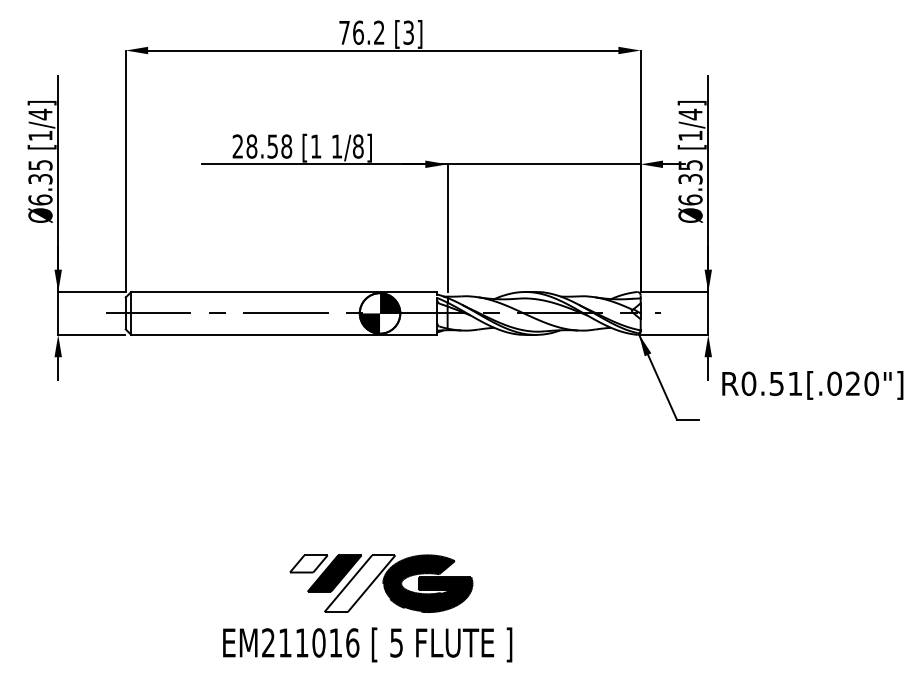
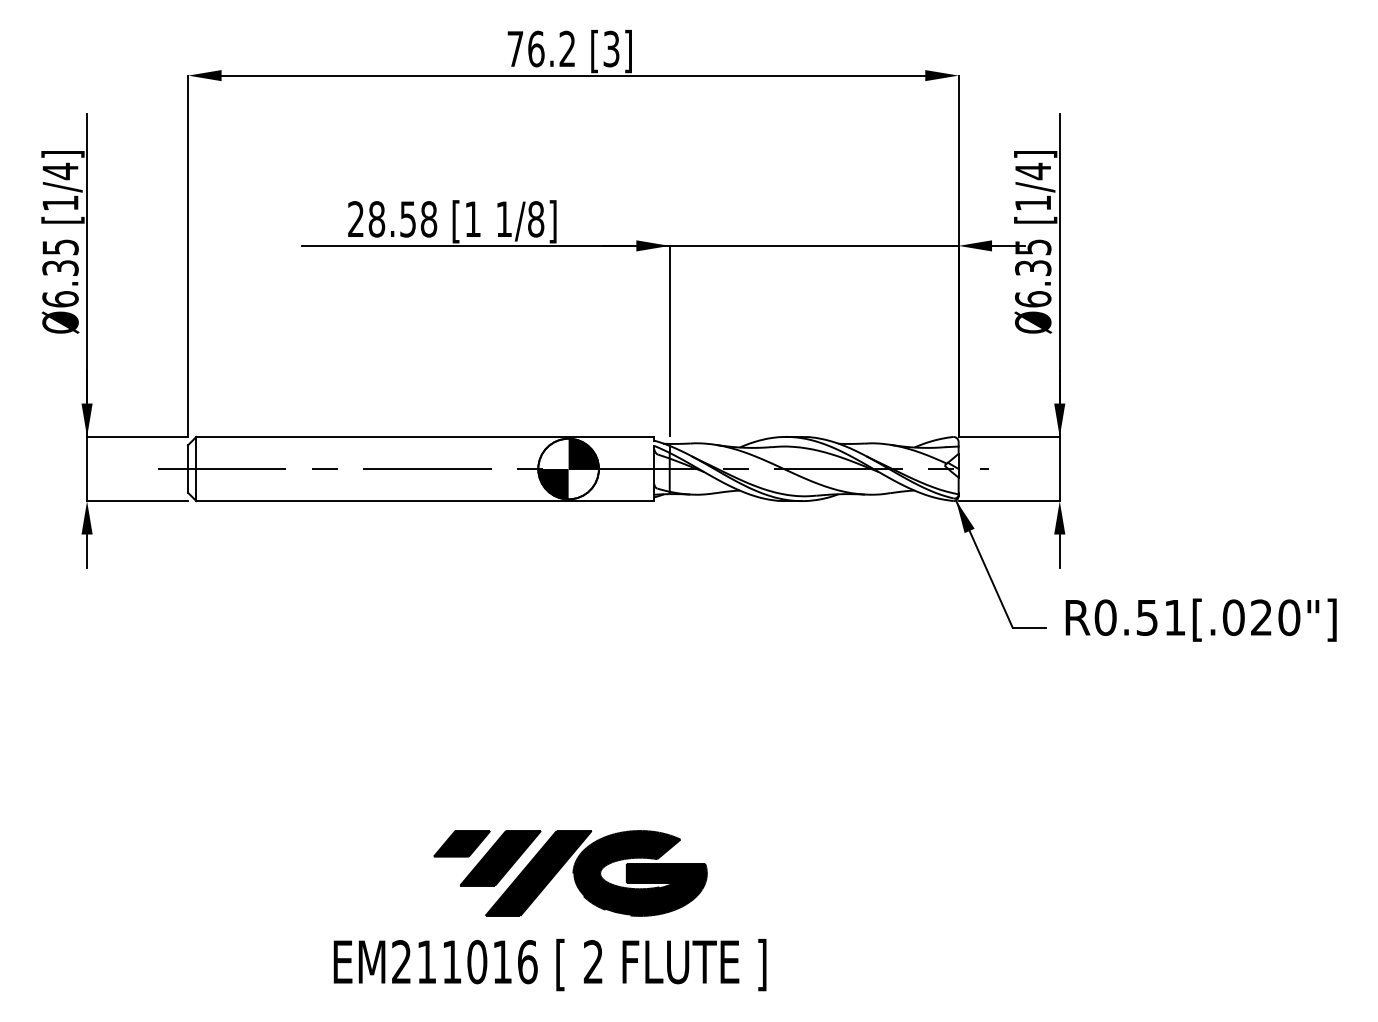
text: (812, 385) -> (1200, 620), moved
fill: (308, 563) -> (461, 843), added
fill: (359, 583) -> (537, 873), added
text: (396, 642) -> (593, 961), 5 -> 2

